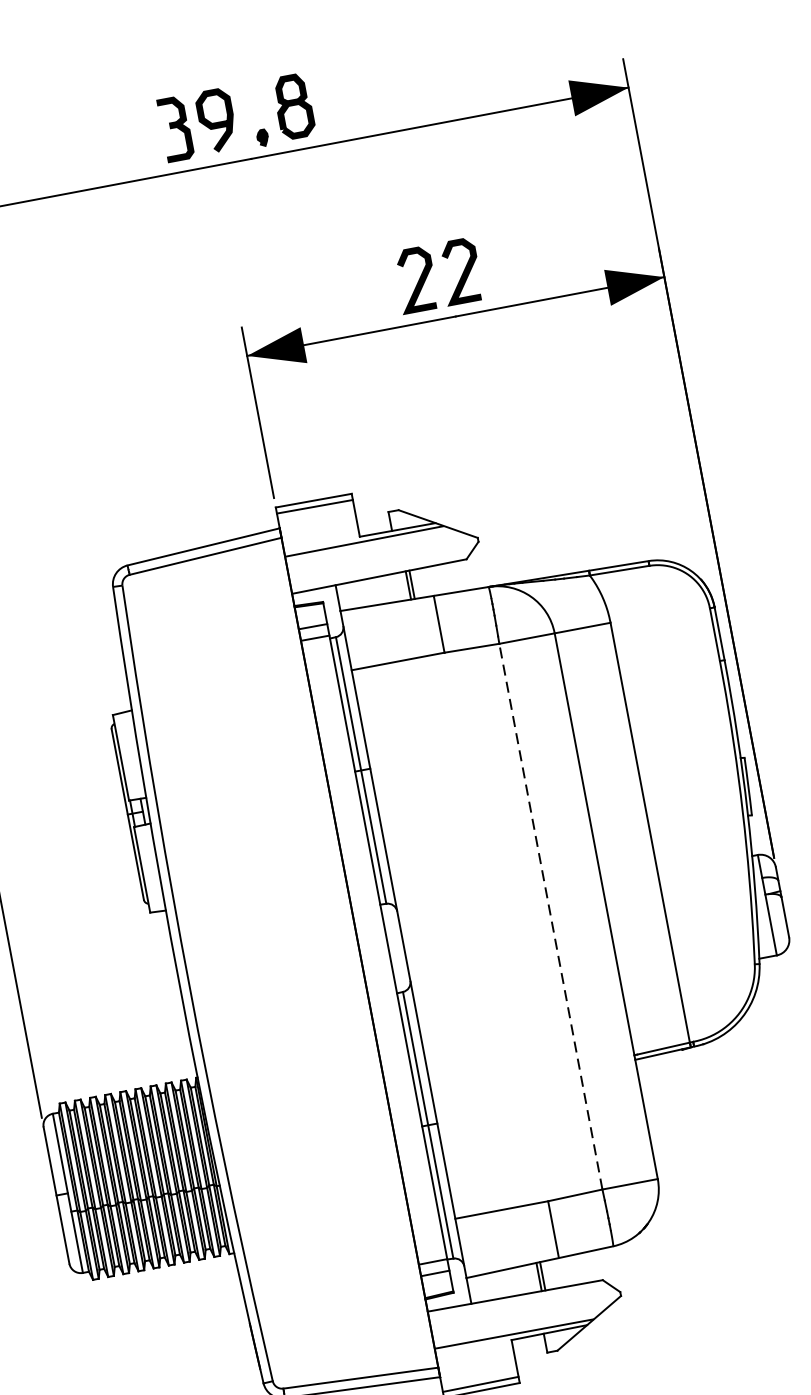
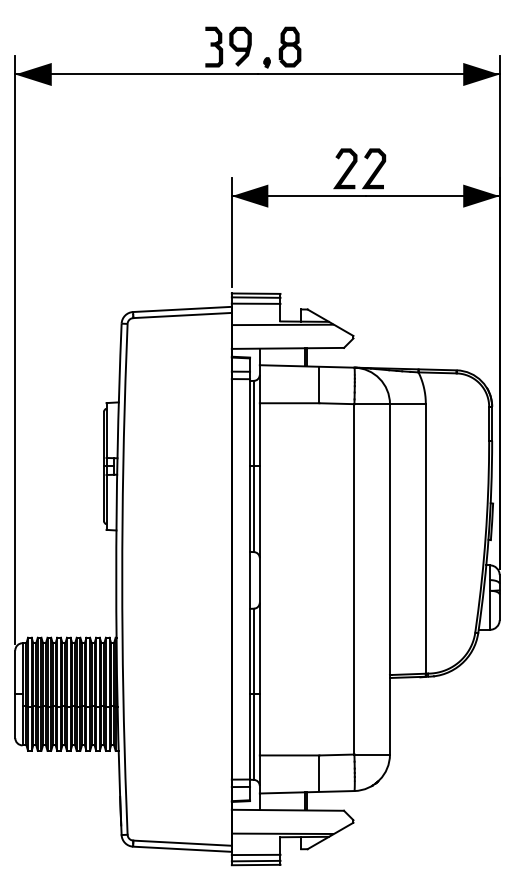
line: (315, 516) -> (255, 303), added
line: (550, 915) -> (354, 578), dashed -> solid
line: (477, 1374) -> (255, 854), added

